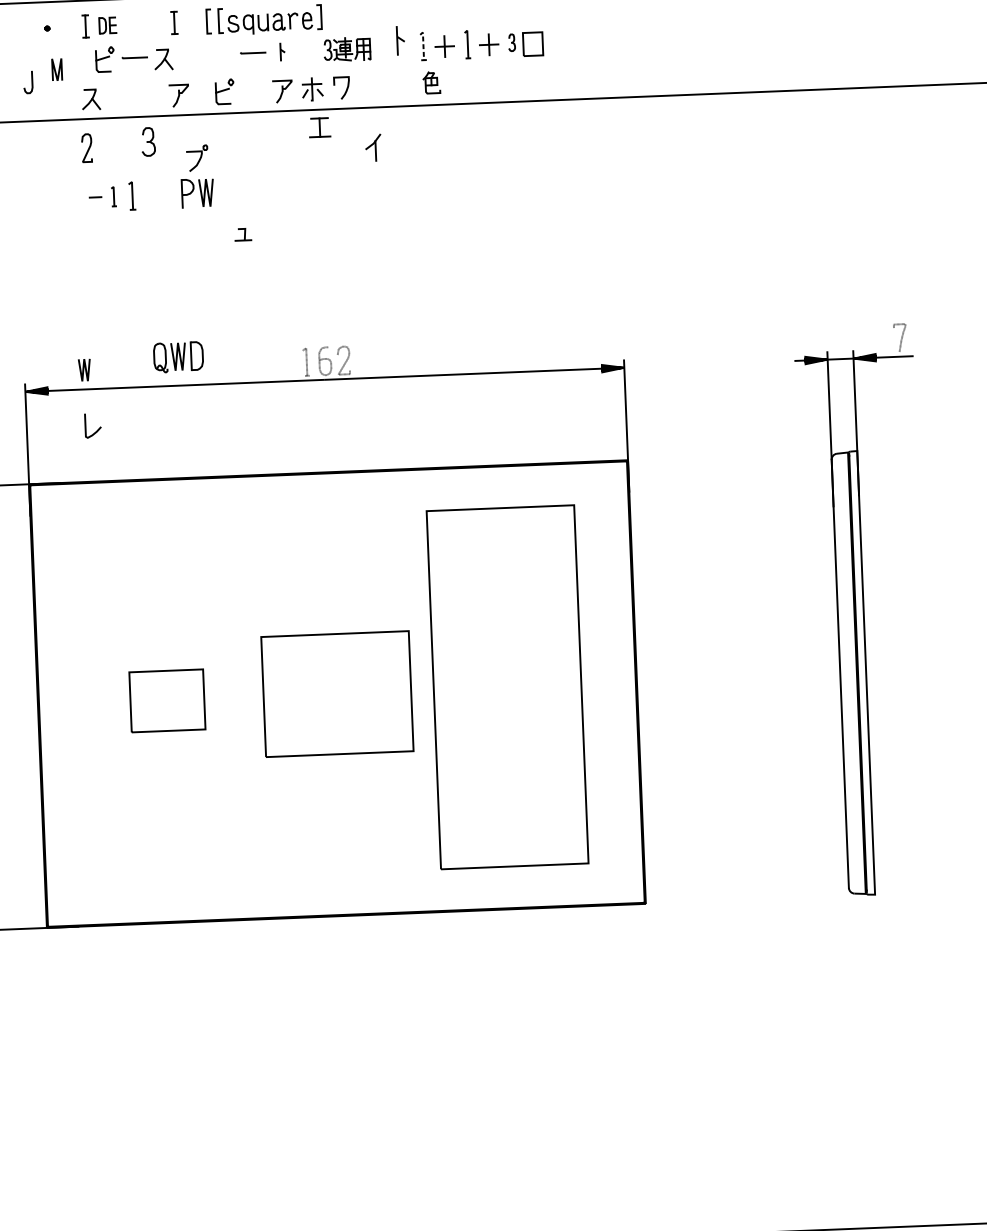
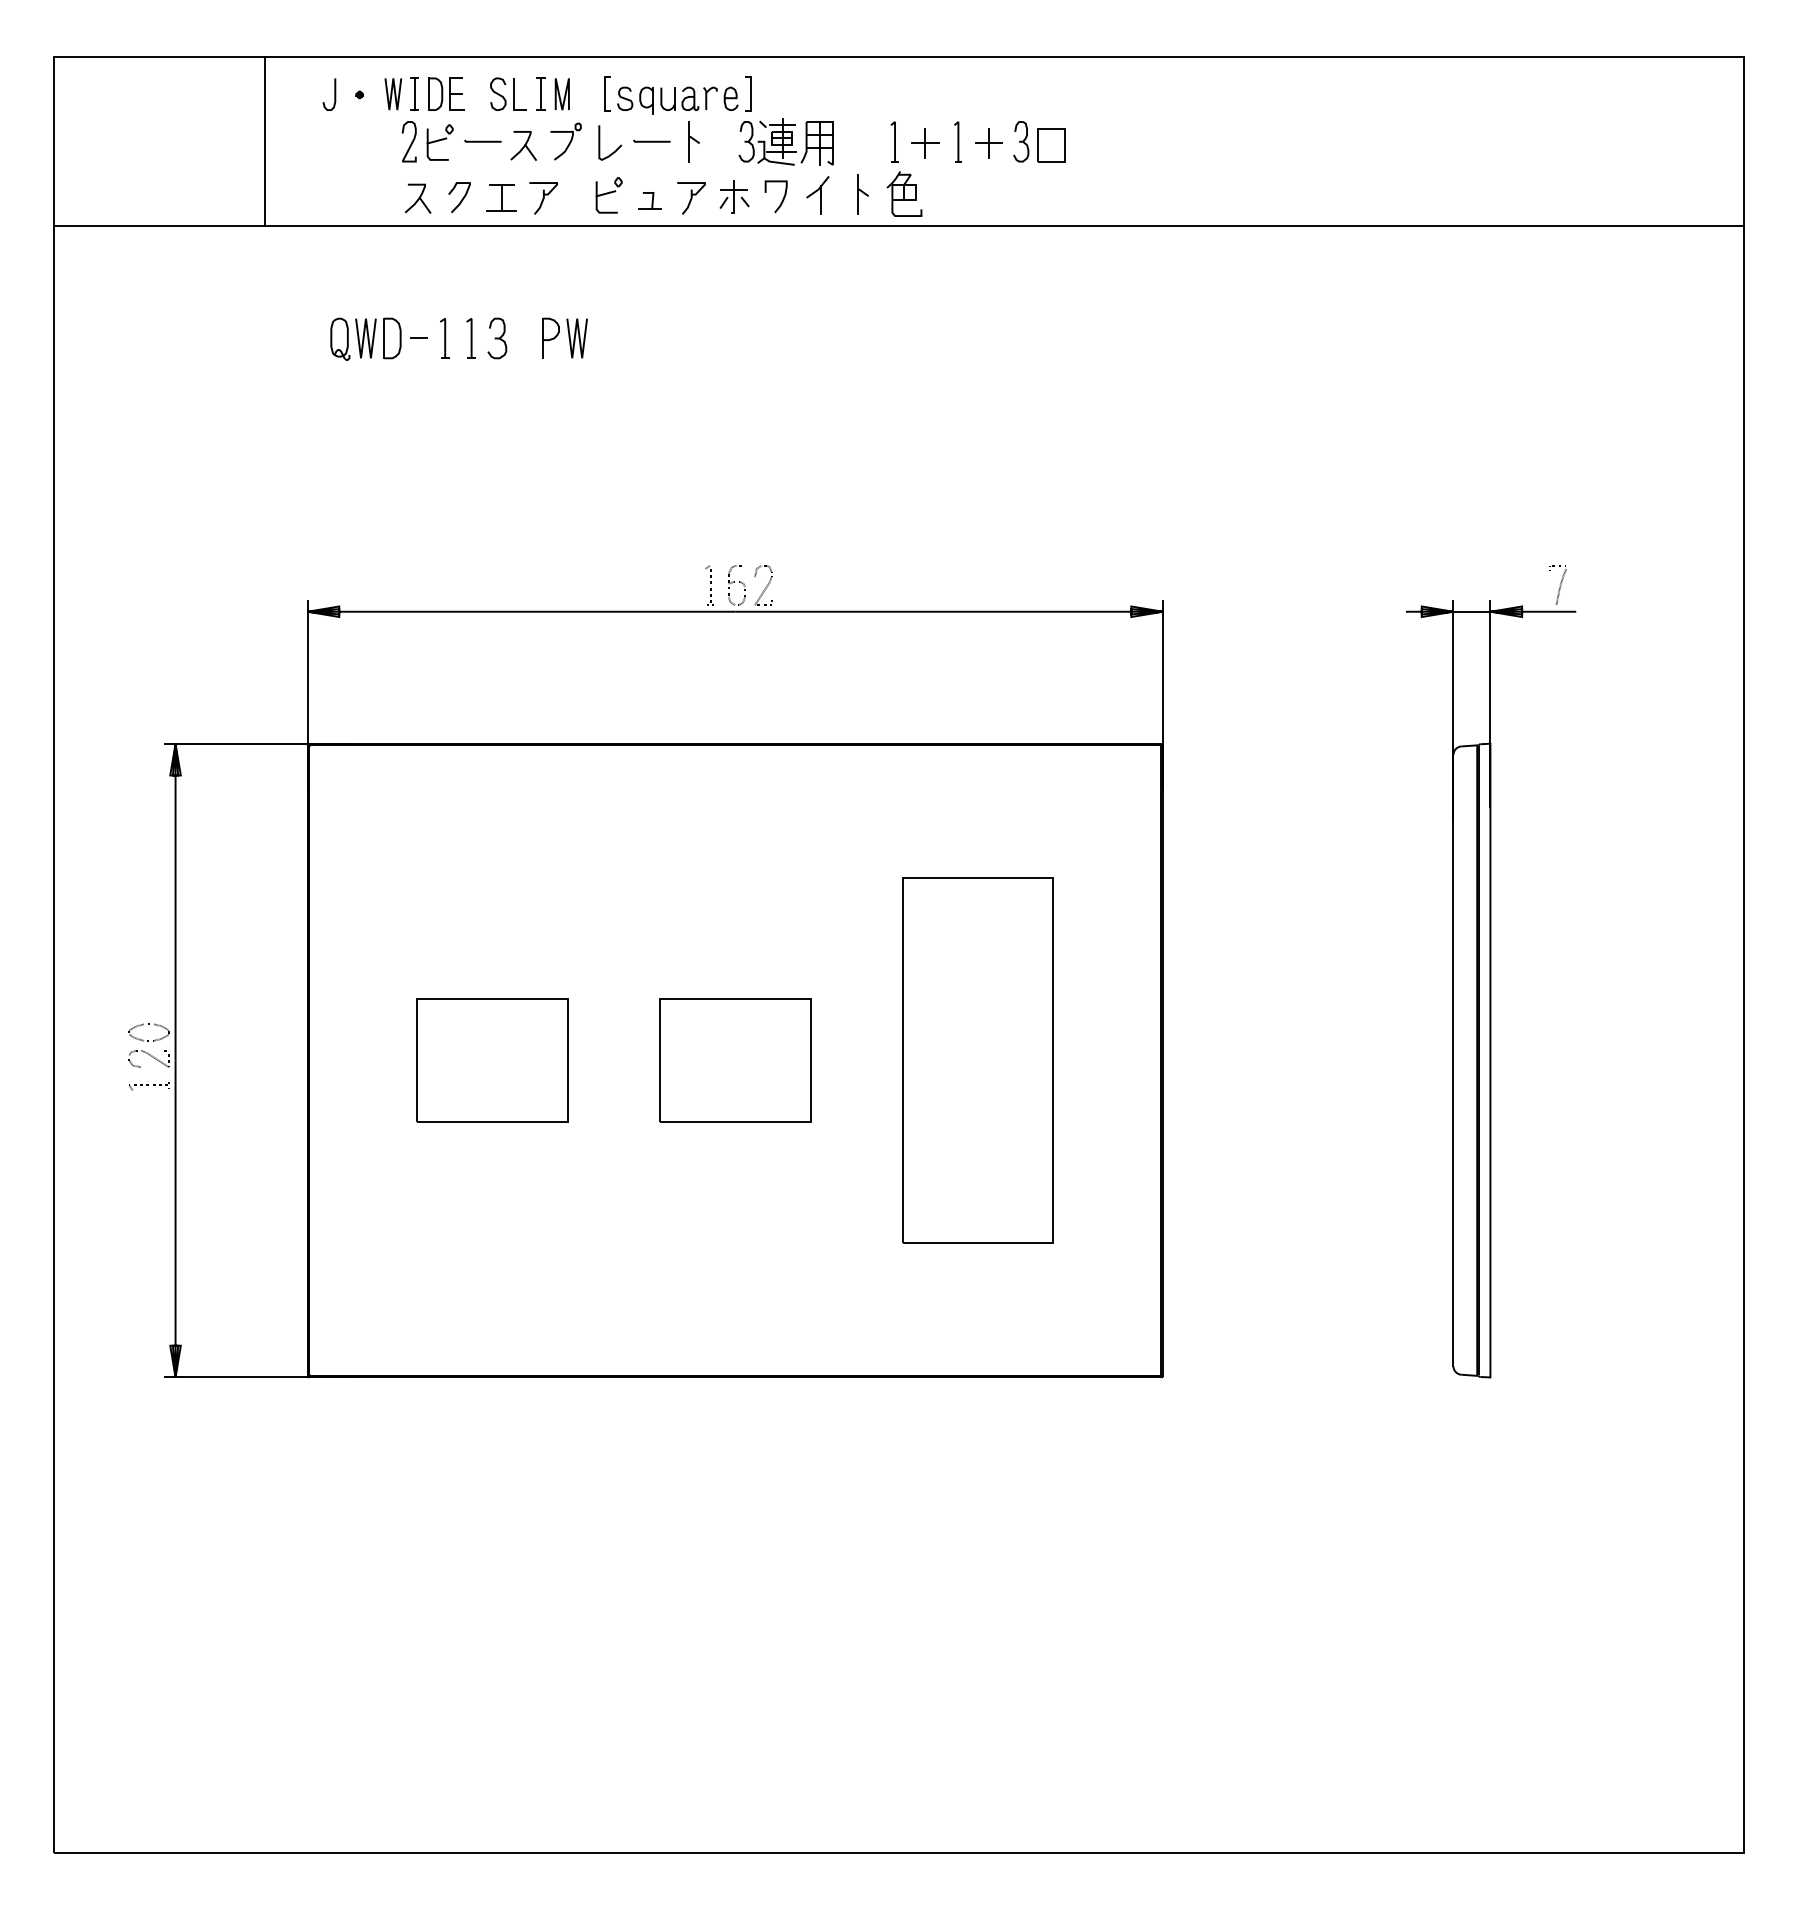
line: (207, 21) -> (588, 93), removed
part: (151, 23) -> (508, 93), added
part: (108, 25) -> (446, 93), size x1.43
part: (400, 40) -> (862, 194), moved
part: (512, 42) -> (1021, 141), size x1.67
line: (423, 43) -> (895, 138), dashed -> solid
part: (346, 49) -> (785, 141), size x1.43
part: (282, 51) -> (693, 141), size x1.67
line: (55, 70) -> (560, 95), moved
curve: (31, 82) -> (334, 94), moved
part: (431, 82) -> (904, 193), size x1.43
curve: (121, 98) -> (461, 199), added
part: (319, 127) -> (501, 197), moved
part: (148, 141) -> (497, 338), moved
part: (373, 147) -> (817, 195), moved
curve: (87, 149) -> (410, 143), moved
part: (196, 158) -> (565, 141), moved
part: (113, 196) -> (444, 338), size x1.43
part: (242, 234) -> (649, 200), moved
part: (178, 356) -> (365, 338), moved
line: (84, 370) -> (392, 94), moved
curve: (97, 429) -> (616, 148), moved
part: (507, 687) -> (977, 1060), size x0.71
part: (337, 694) -> (735, 1060), size x0.71
part: (167, 700) -> (492, 1060), size x1.43

